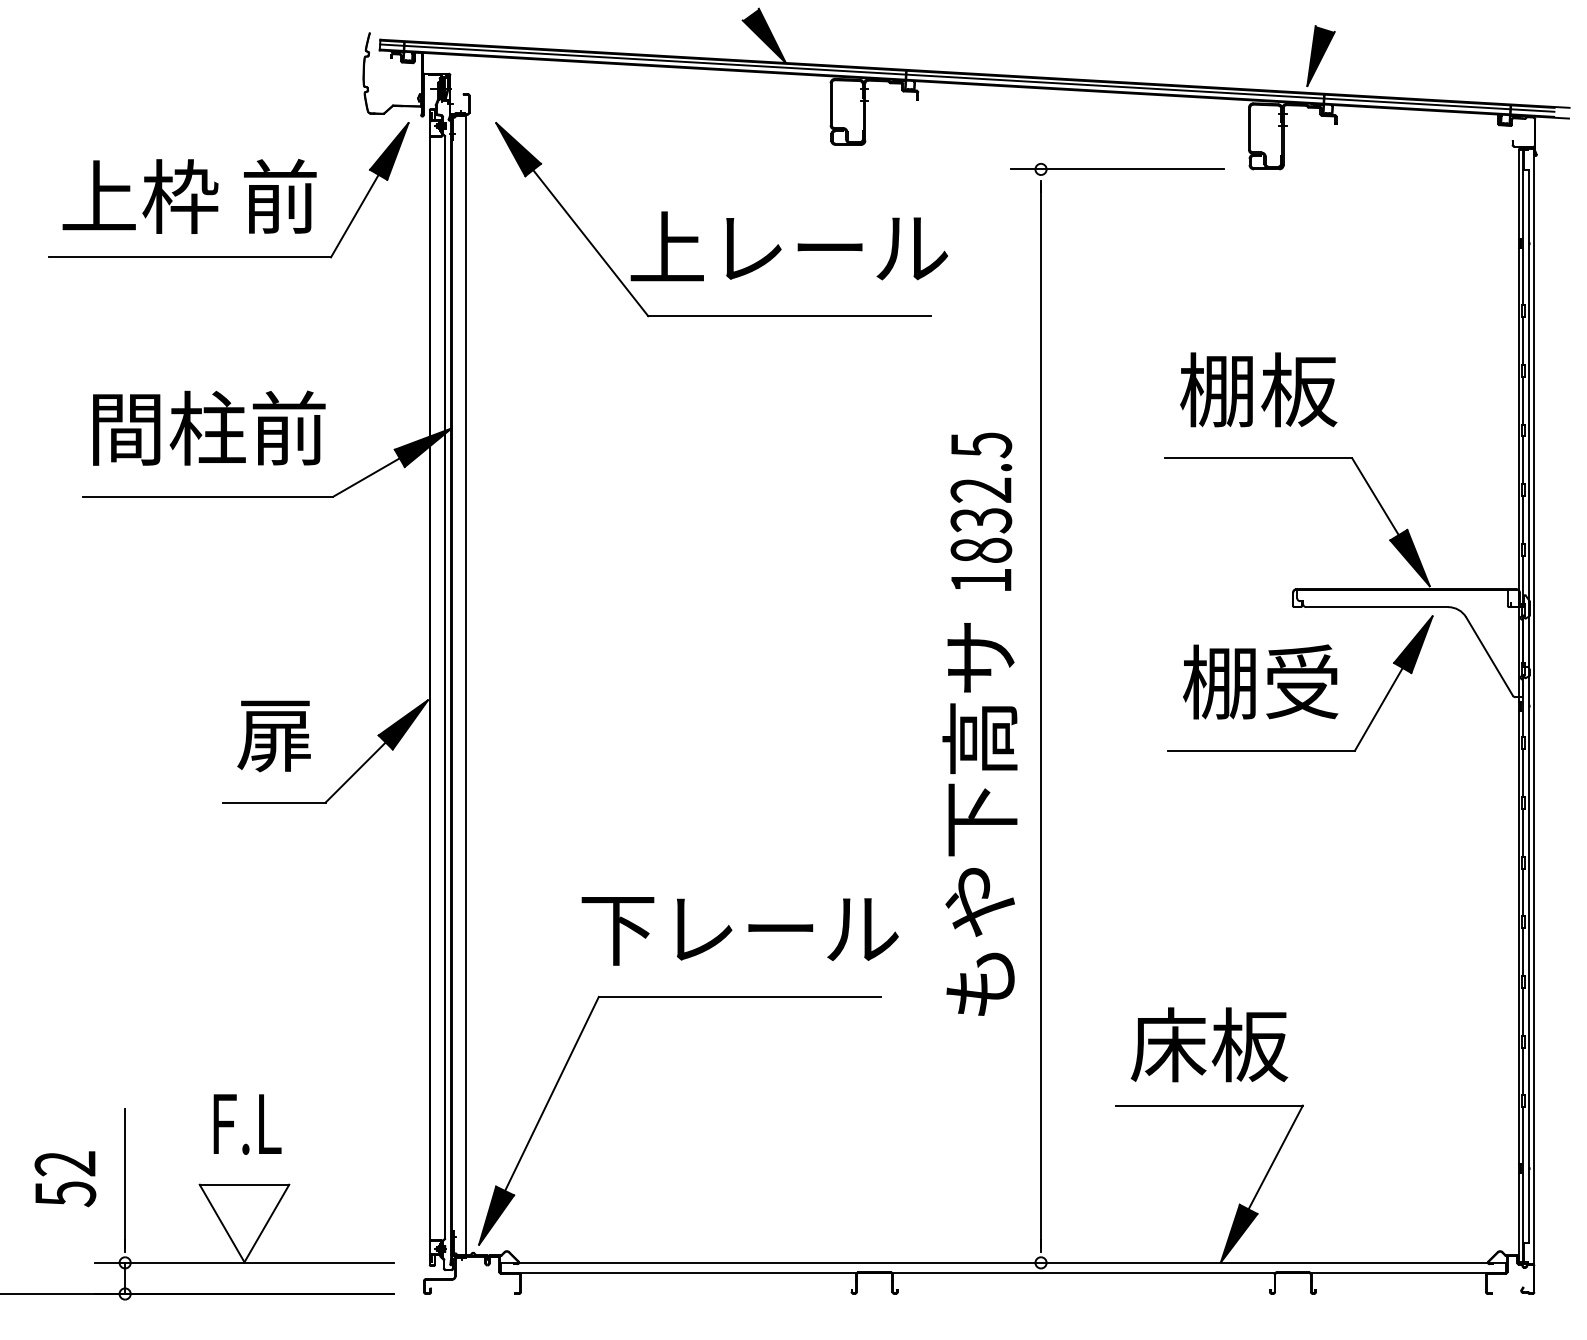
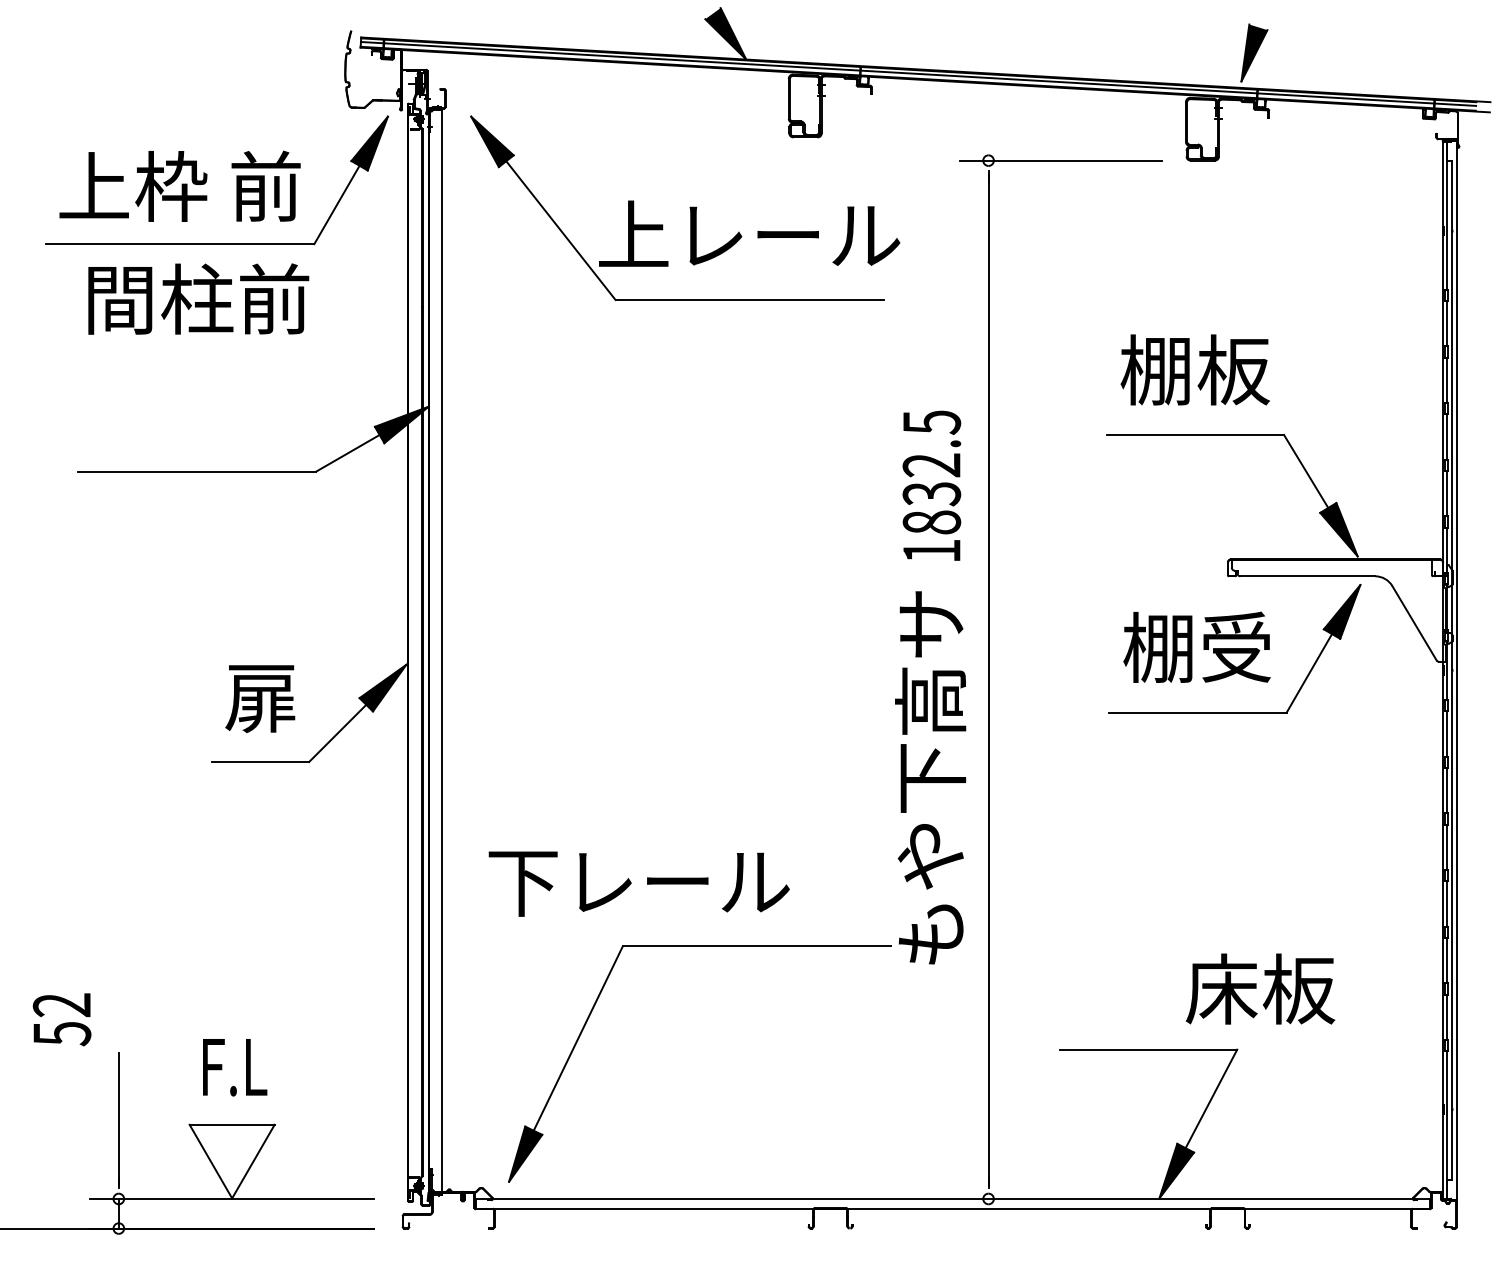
text: (209, 427) -> (198, 298), moved
text: (739, 931) -> (638, 884), moved
part: (679, 997) -> (699, 946), moved
text: (1209, 1044) -> (1260, 988), moved
text: (65, 1179) -> (62, 1020), moved

